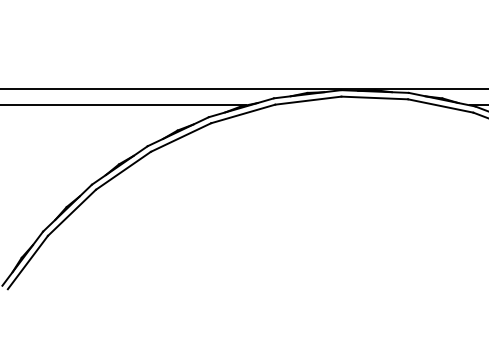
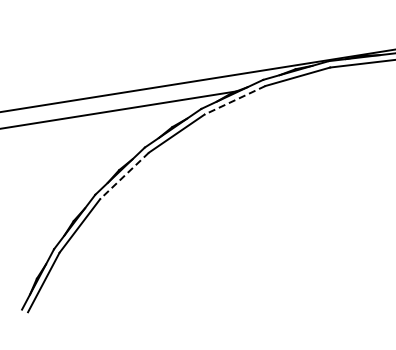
line: (242, 114) -> (234, 100), solid -> dashed
line: (123, 171) -> (124, 176), solid -> dashed

